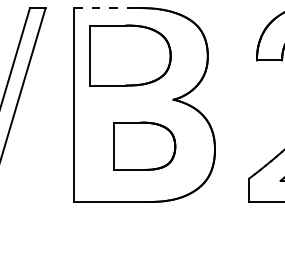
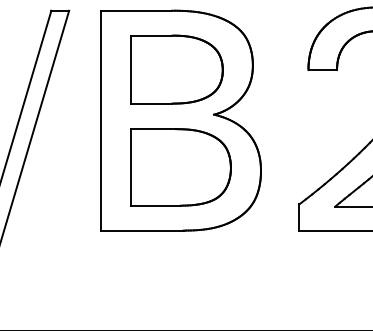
line: (105, 7) -> (136, 10), dashed -> solid
part: (129, 55) -> (176, 69), moved
part: (143, 146) -> (180, 167), size x1.43

